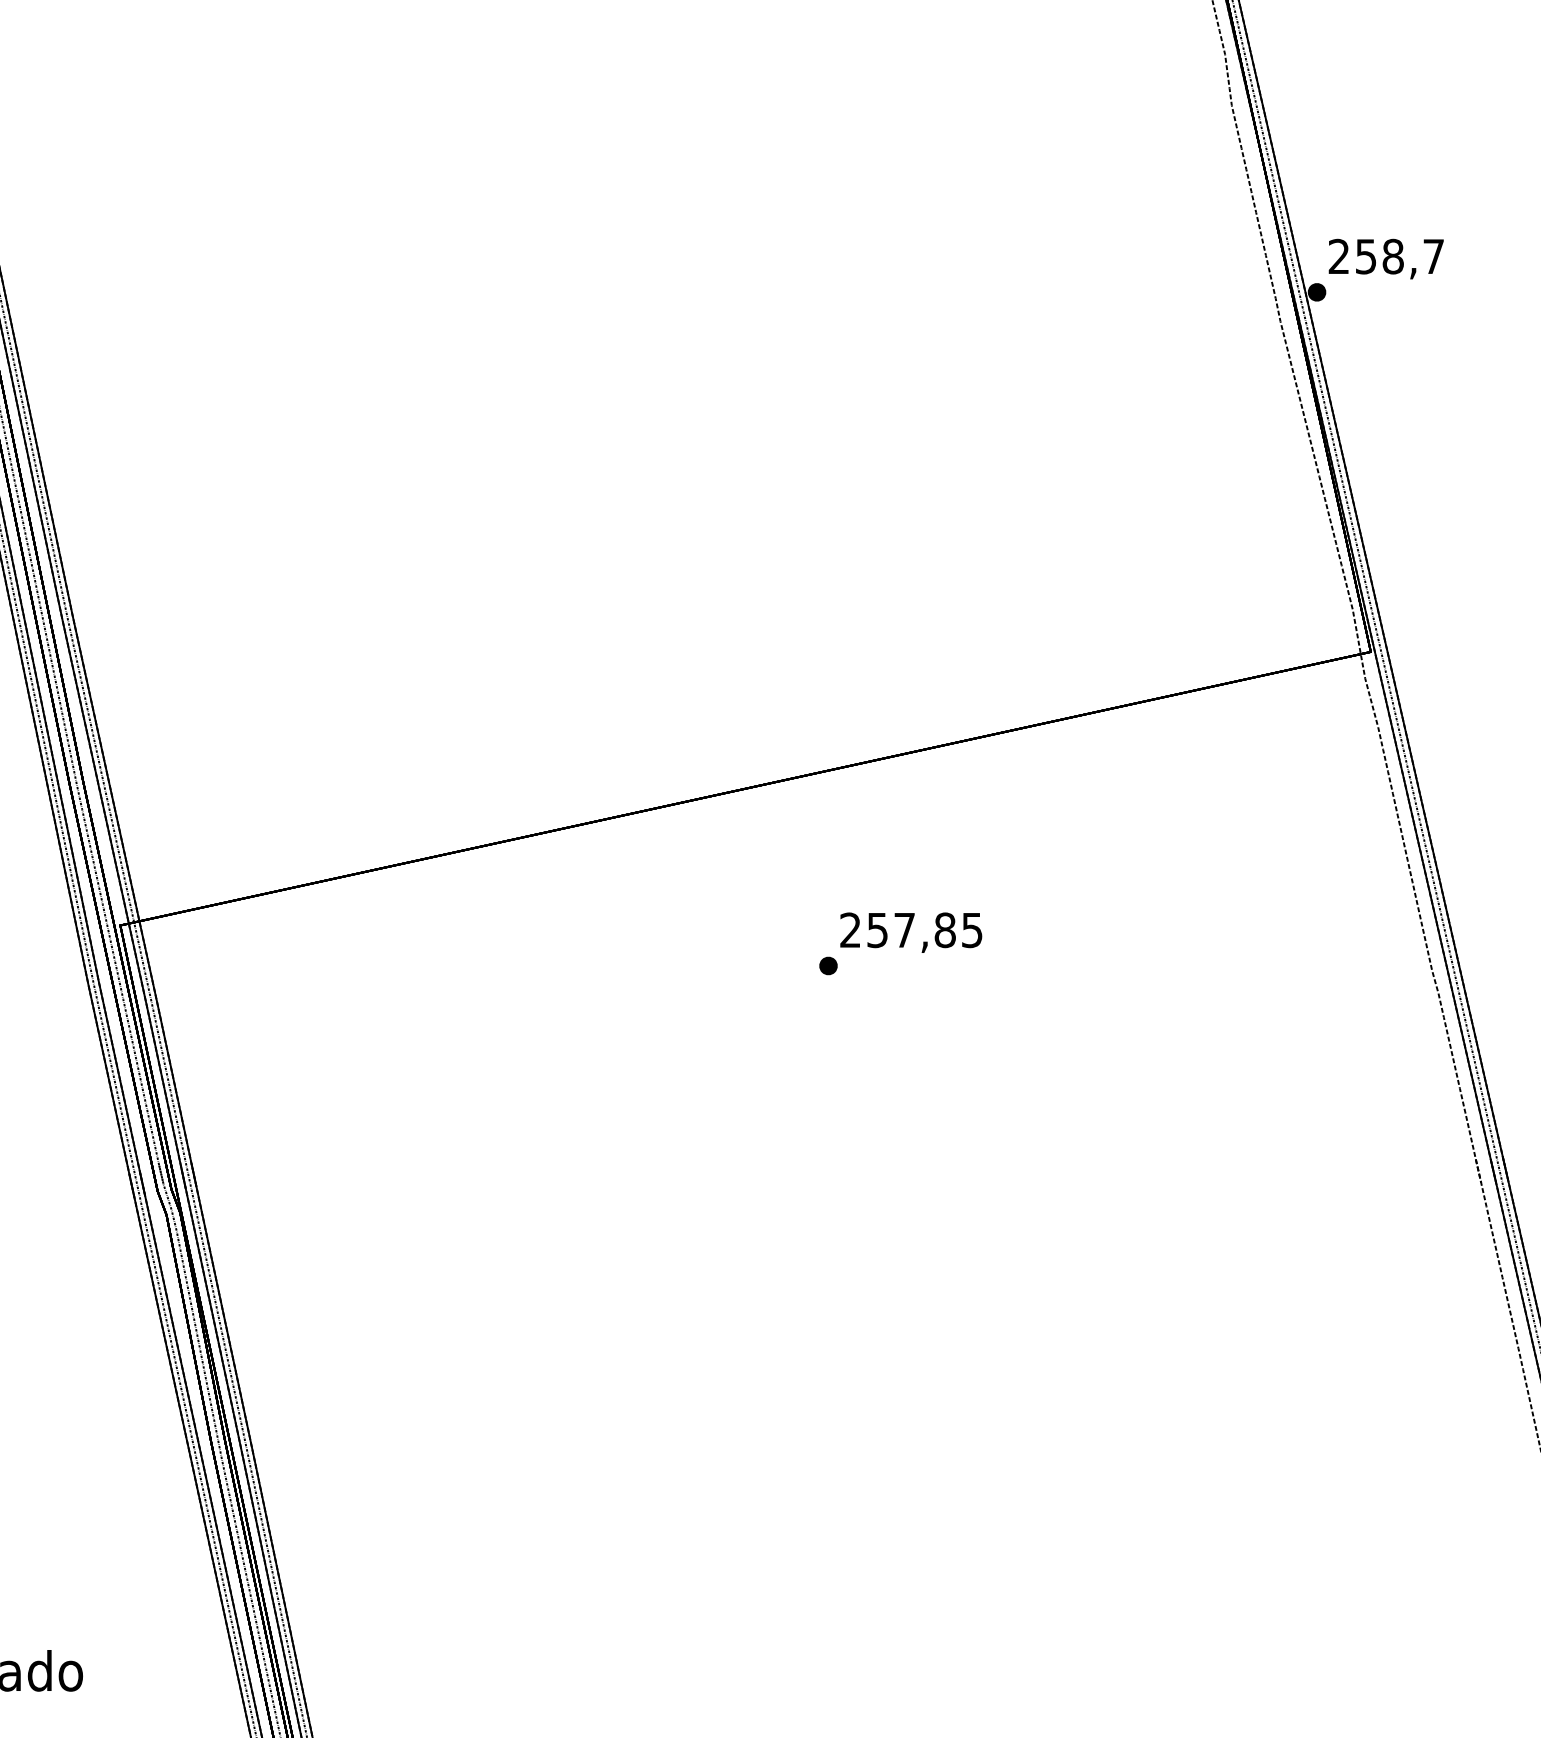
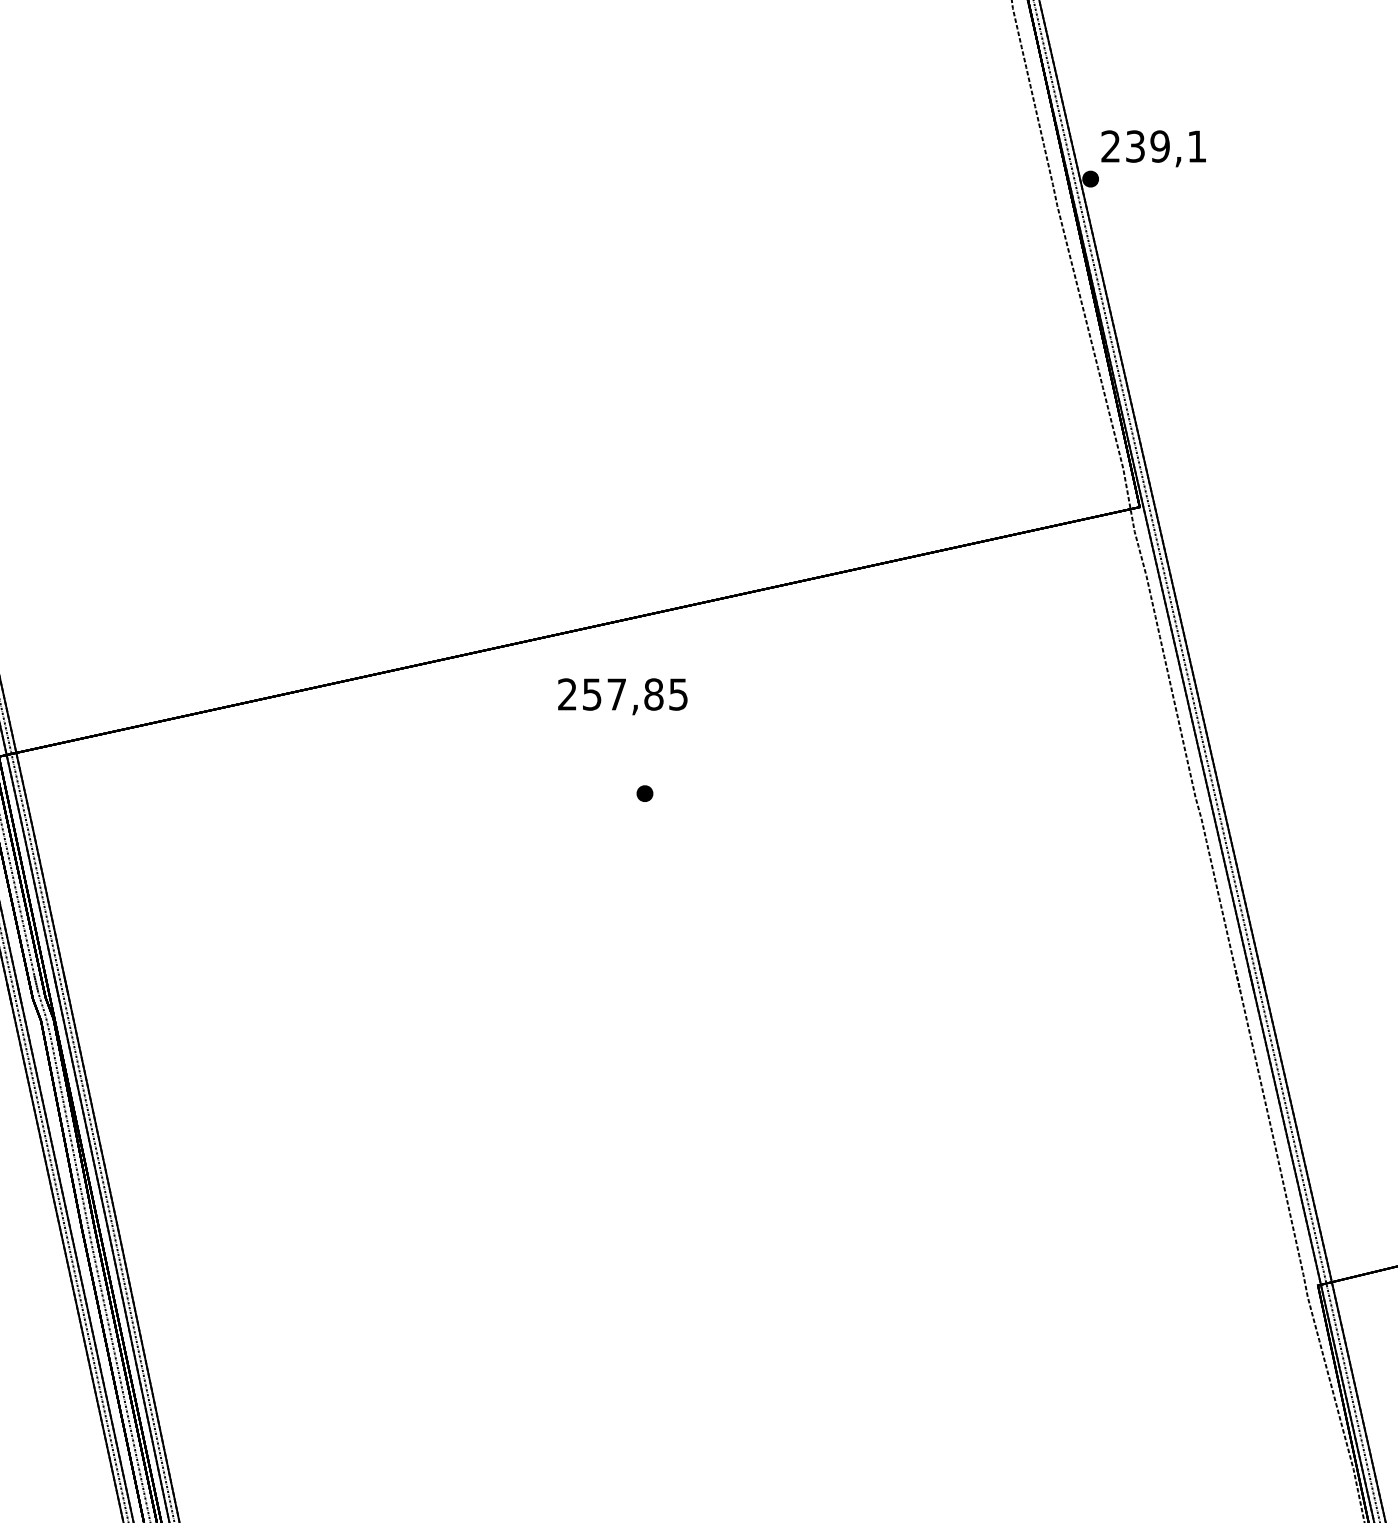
text: (1399, 256) -> (1165, 146), 258,7 -> 239,1
text: (911, 932) -> (623, 696), moved

